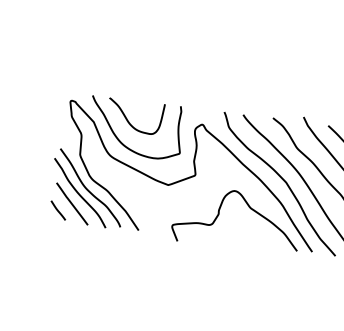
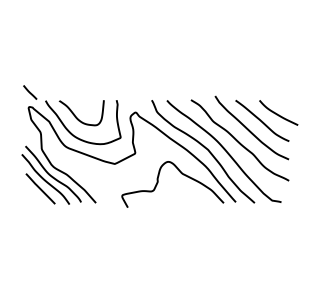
line: (58, 210) -> (30, 92), moved

